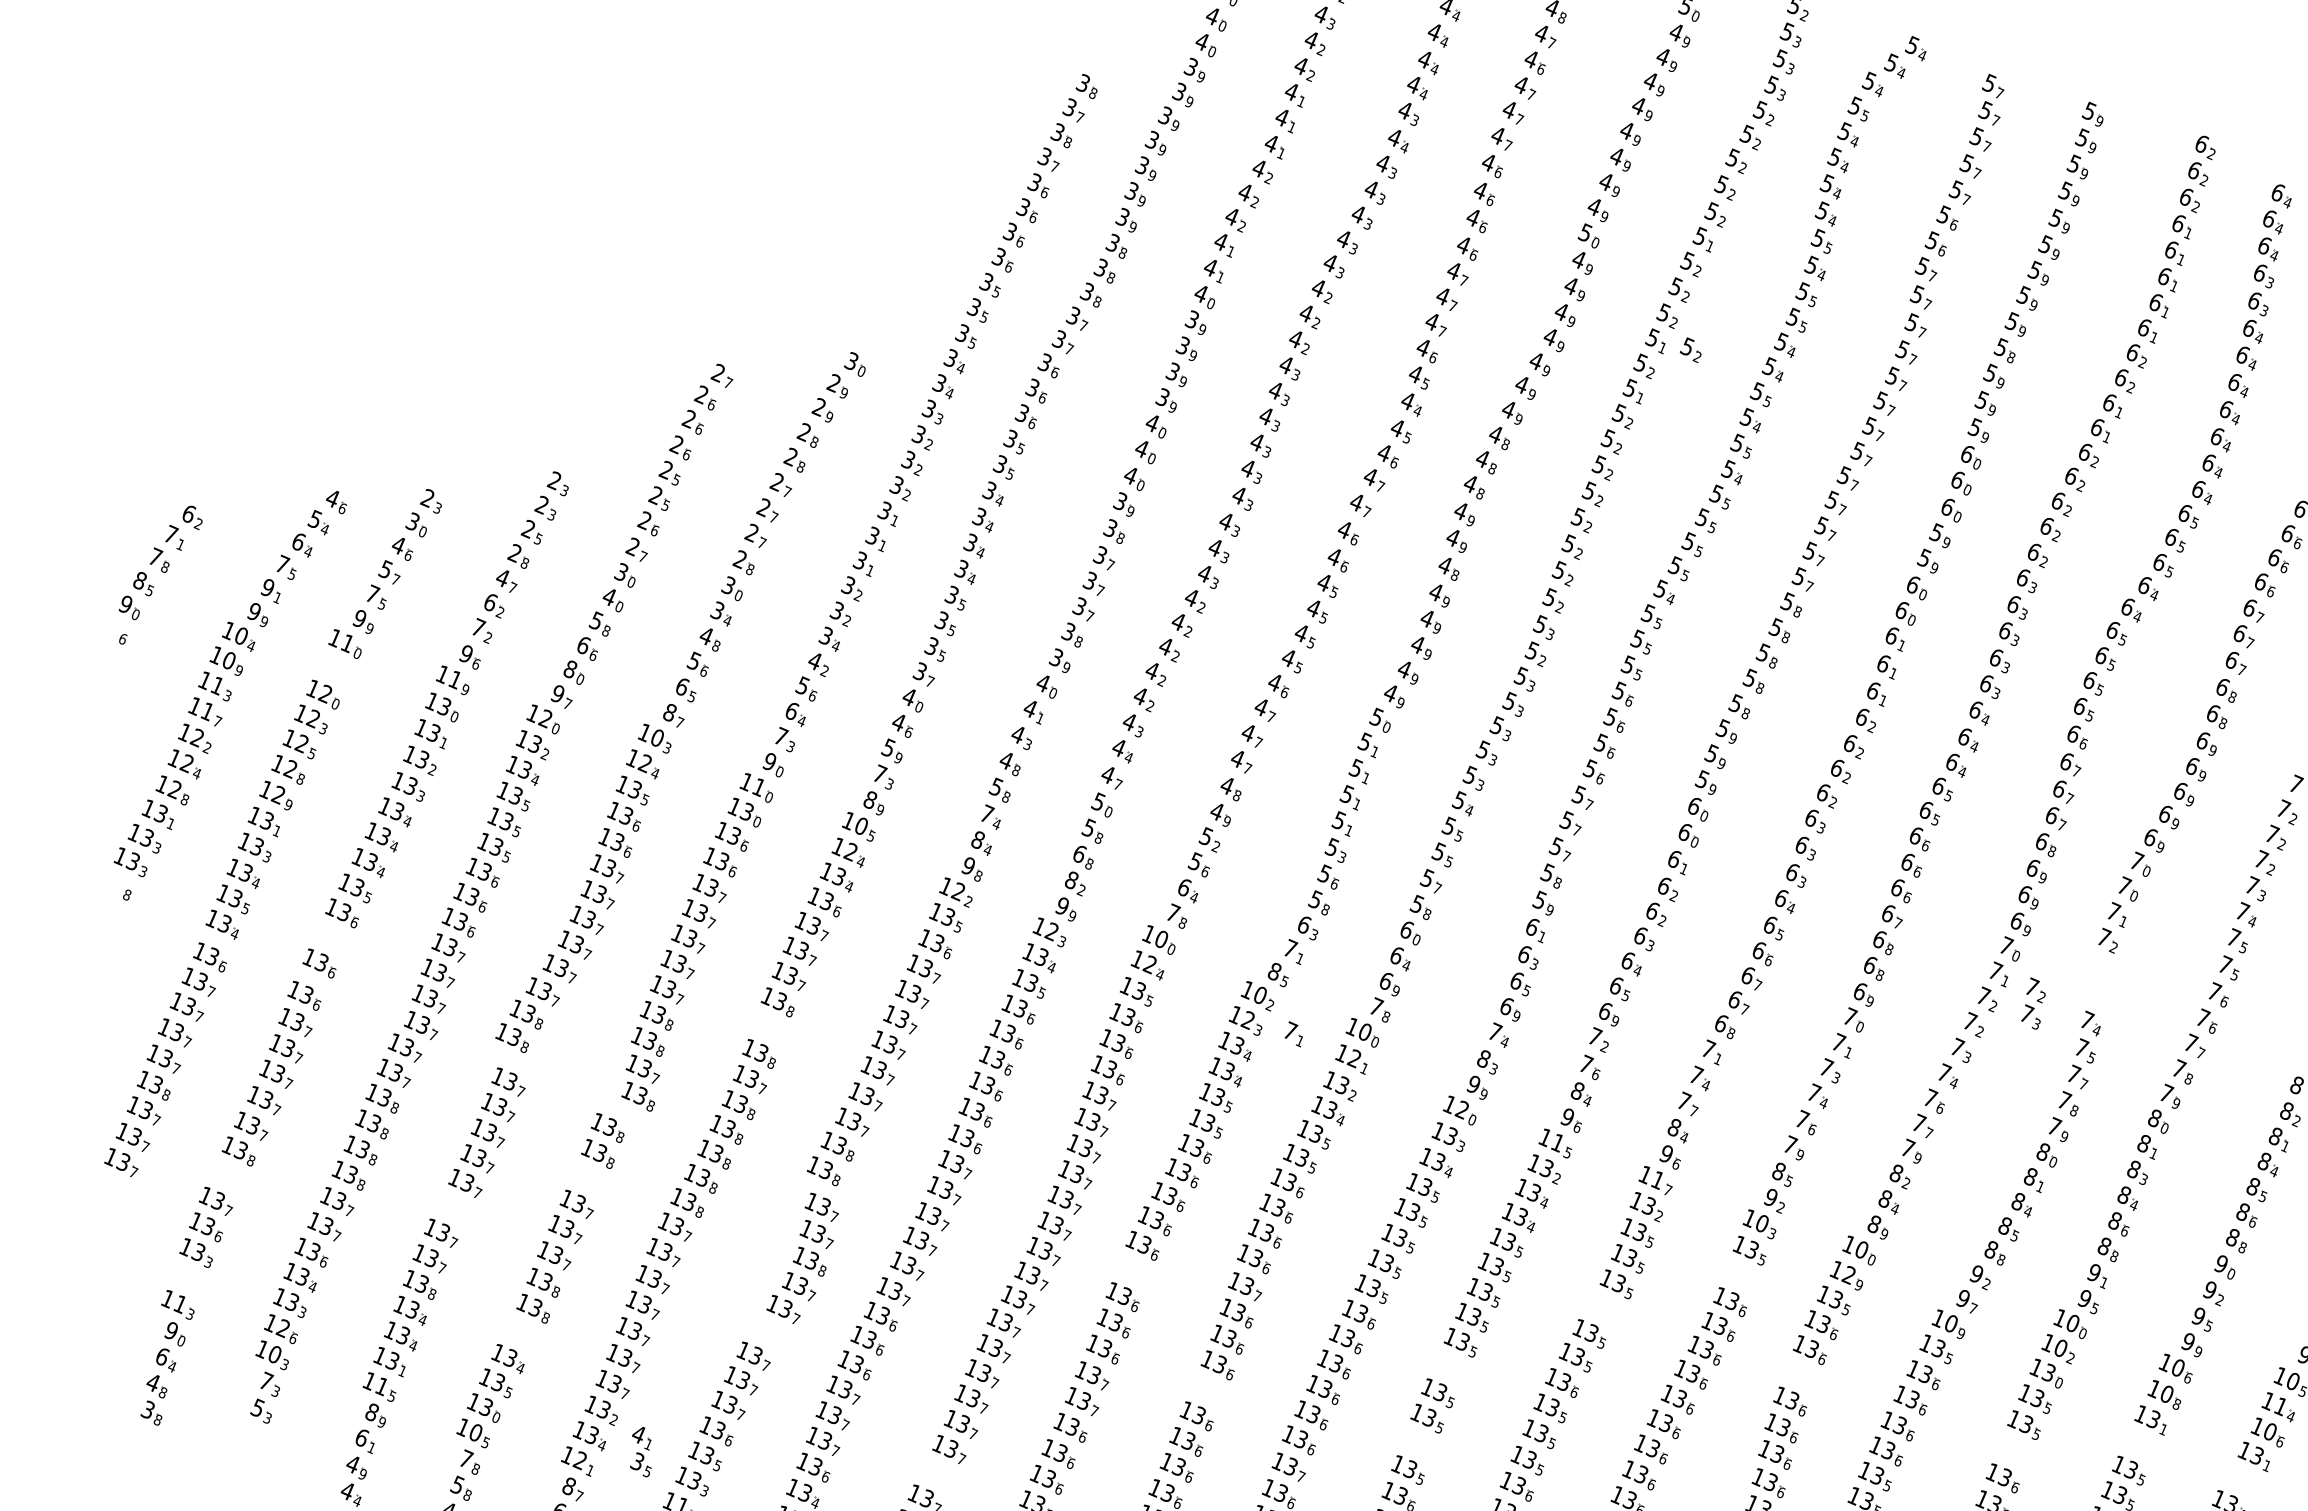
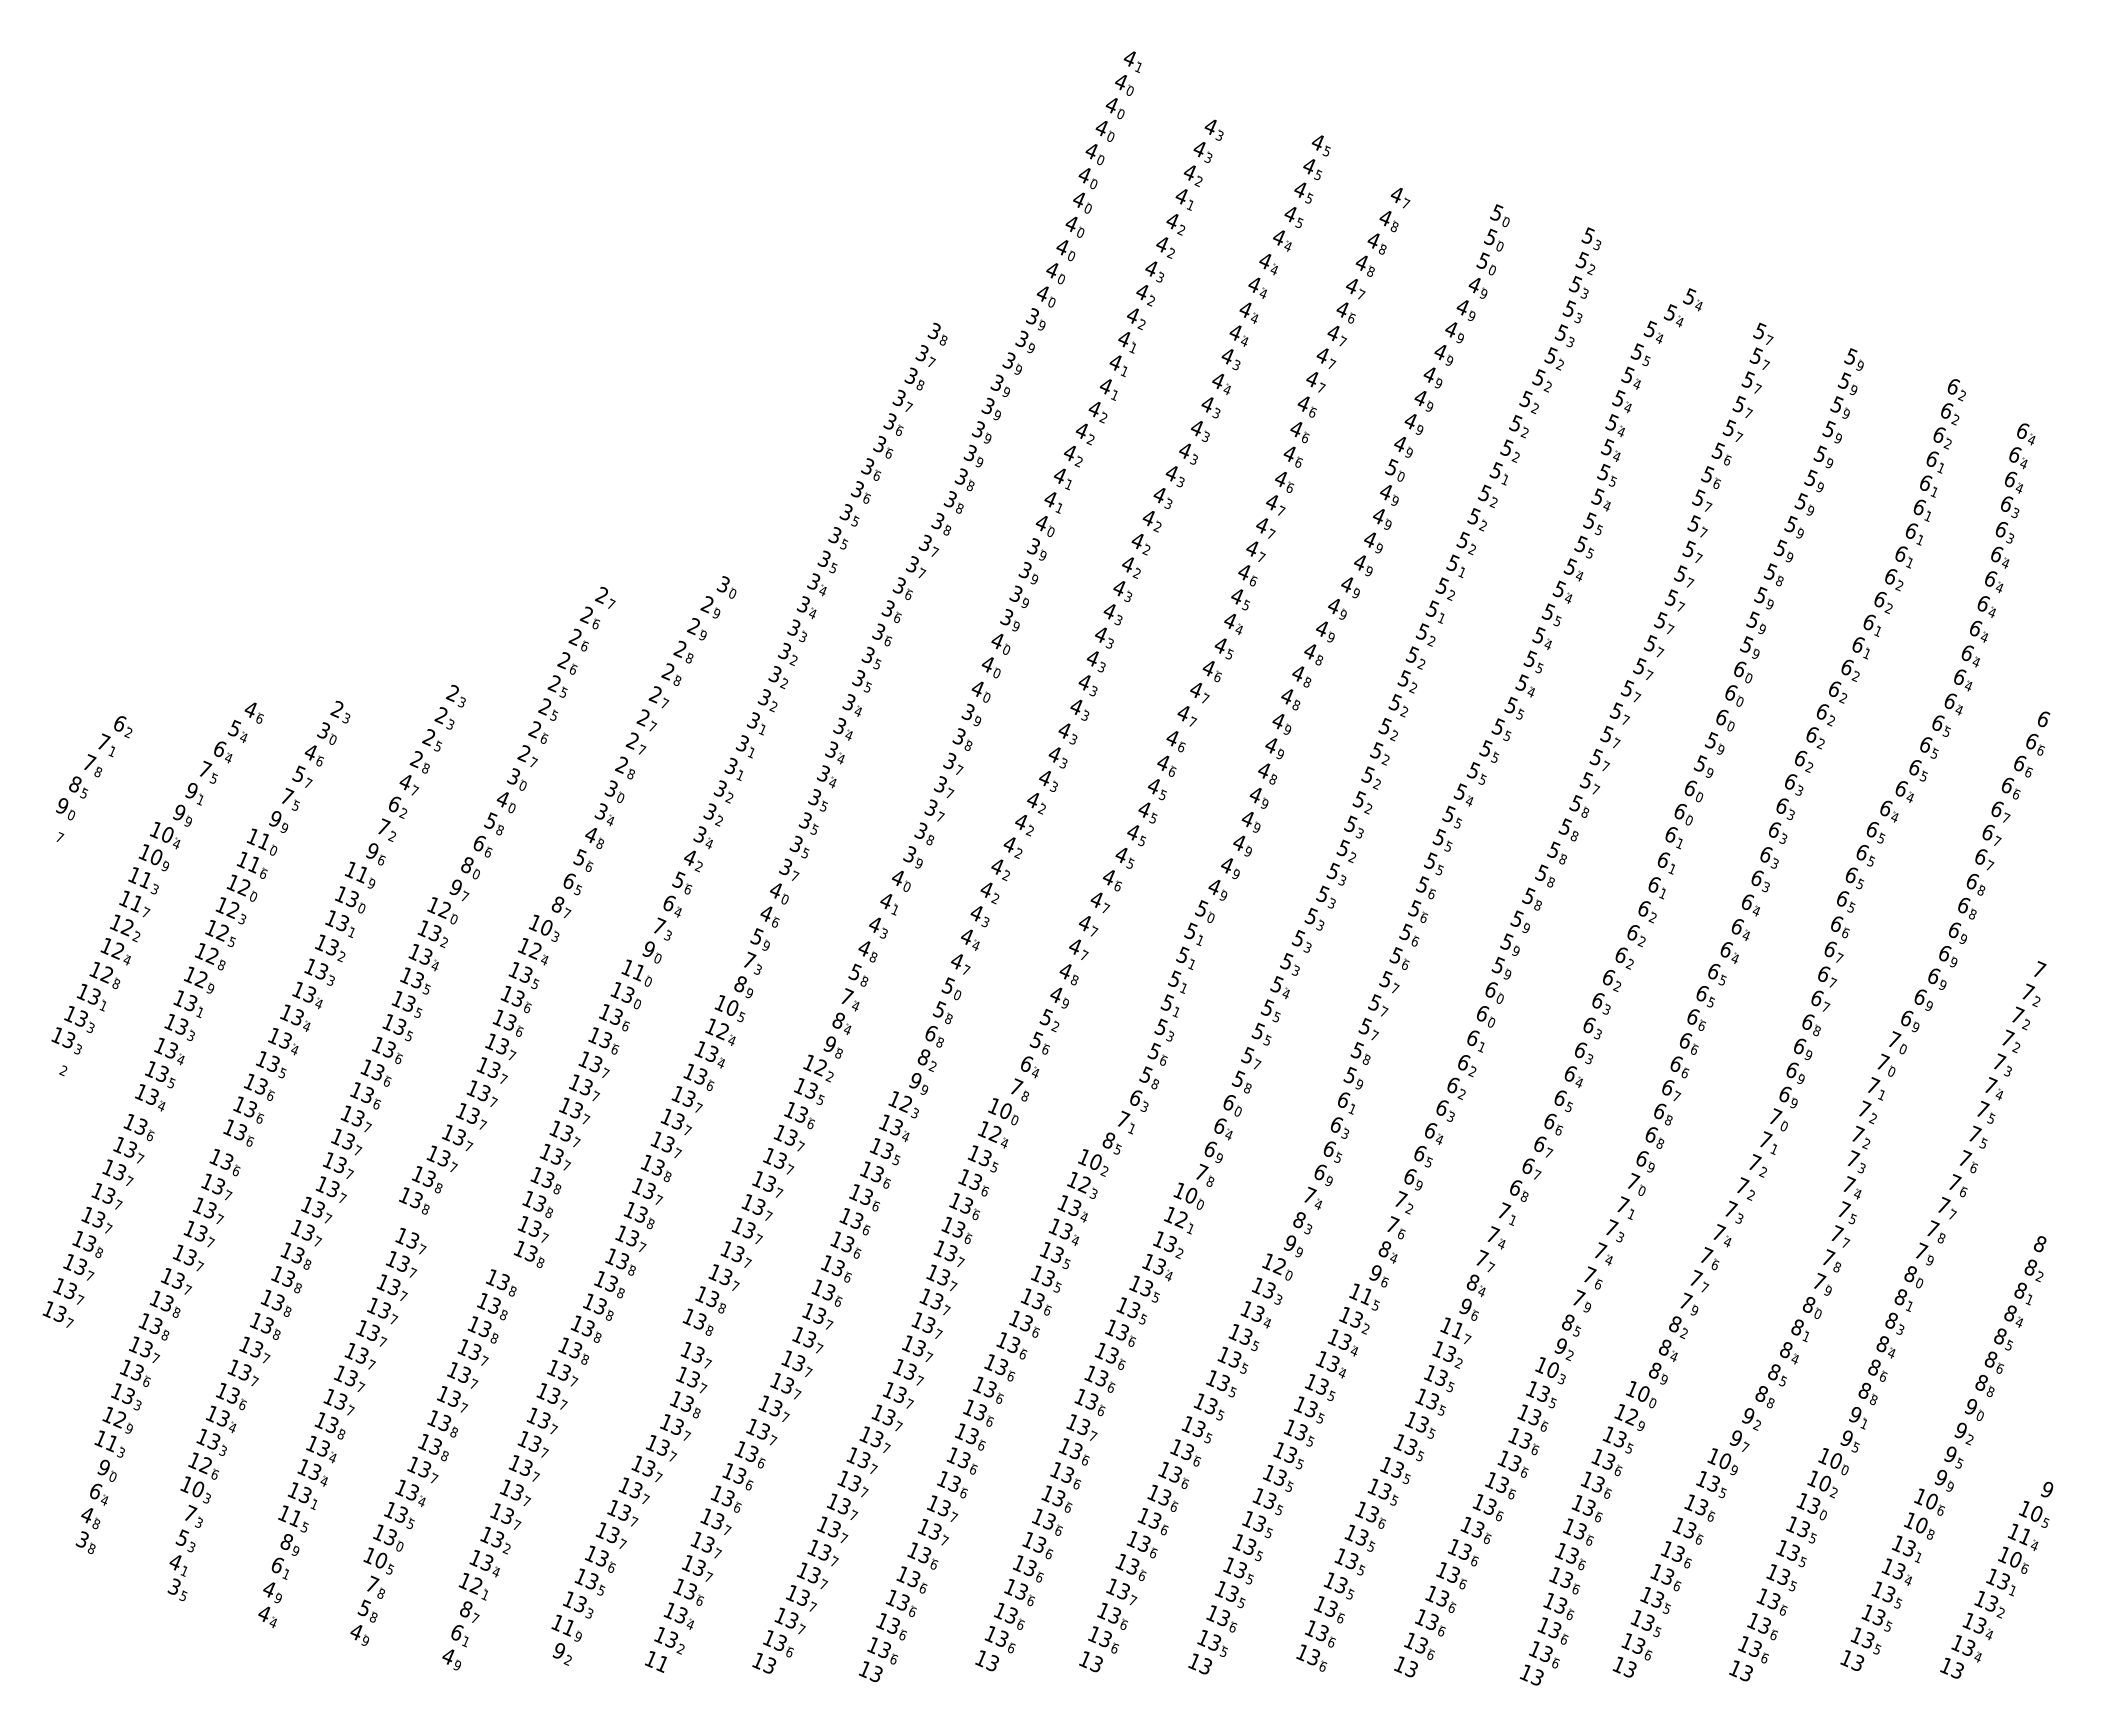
part: (1690, 350) -> (1487, 574), removed
text: (123, 639) -> (60, 837), 6 -> 7
part: (333, 668) -> (251, 864), added
text: (127, 894) -> (63, 1070), 8 -> 2
part: (330, 937) -> (248, 1109), added
part: (2032, 1003) -> (1858, 1149), moved
part: (768, 1027) -> (647, 1191), added
part: (1294, 1034) -> (1126, 1197), removed
part: (225, 1175) -> (153, 1326), added
part: (587, 1179) -> (482, 1329), added
part: (452, 1207) -> (359, 1355), added
part: (1131, 1270) -> (978, 1412), added
part: (1739, 1275) -> (1532, 1417), added
part: (186, 1277) -> (117, 1419), added
part: (1603, 1308) -> (1408, 1447), added
part: (767, 1331) -> (646, 1468), added
part: (521, 1332) -> (422, 1469), added
part: (1448, 1367) -> (1267, 1501), added
part: (1799, 1375) -> (1586, 1508), added
part: (1207, 1389) -> (1047, 1521), added
part: (1416, 1443) -> (1238, 1570), added
part: (2139, 1444) -> (1896, 1571), added
part: (640, 1451) -> (177, 1577), moved
part: (2013, 1451) -> (1781, 1577), added
part: (937, 1474) -> (801, 1598), added
part: (2241, 1481) -> (1989, 1604), added

